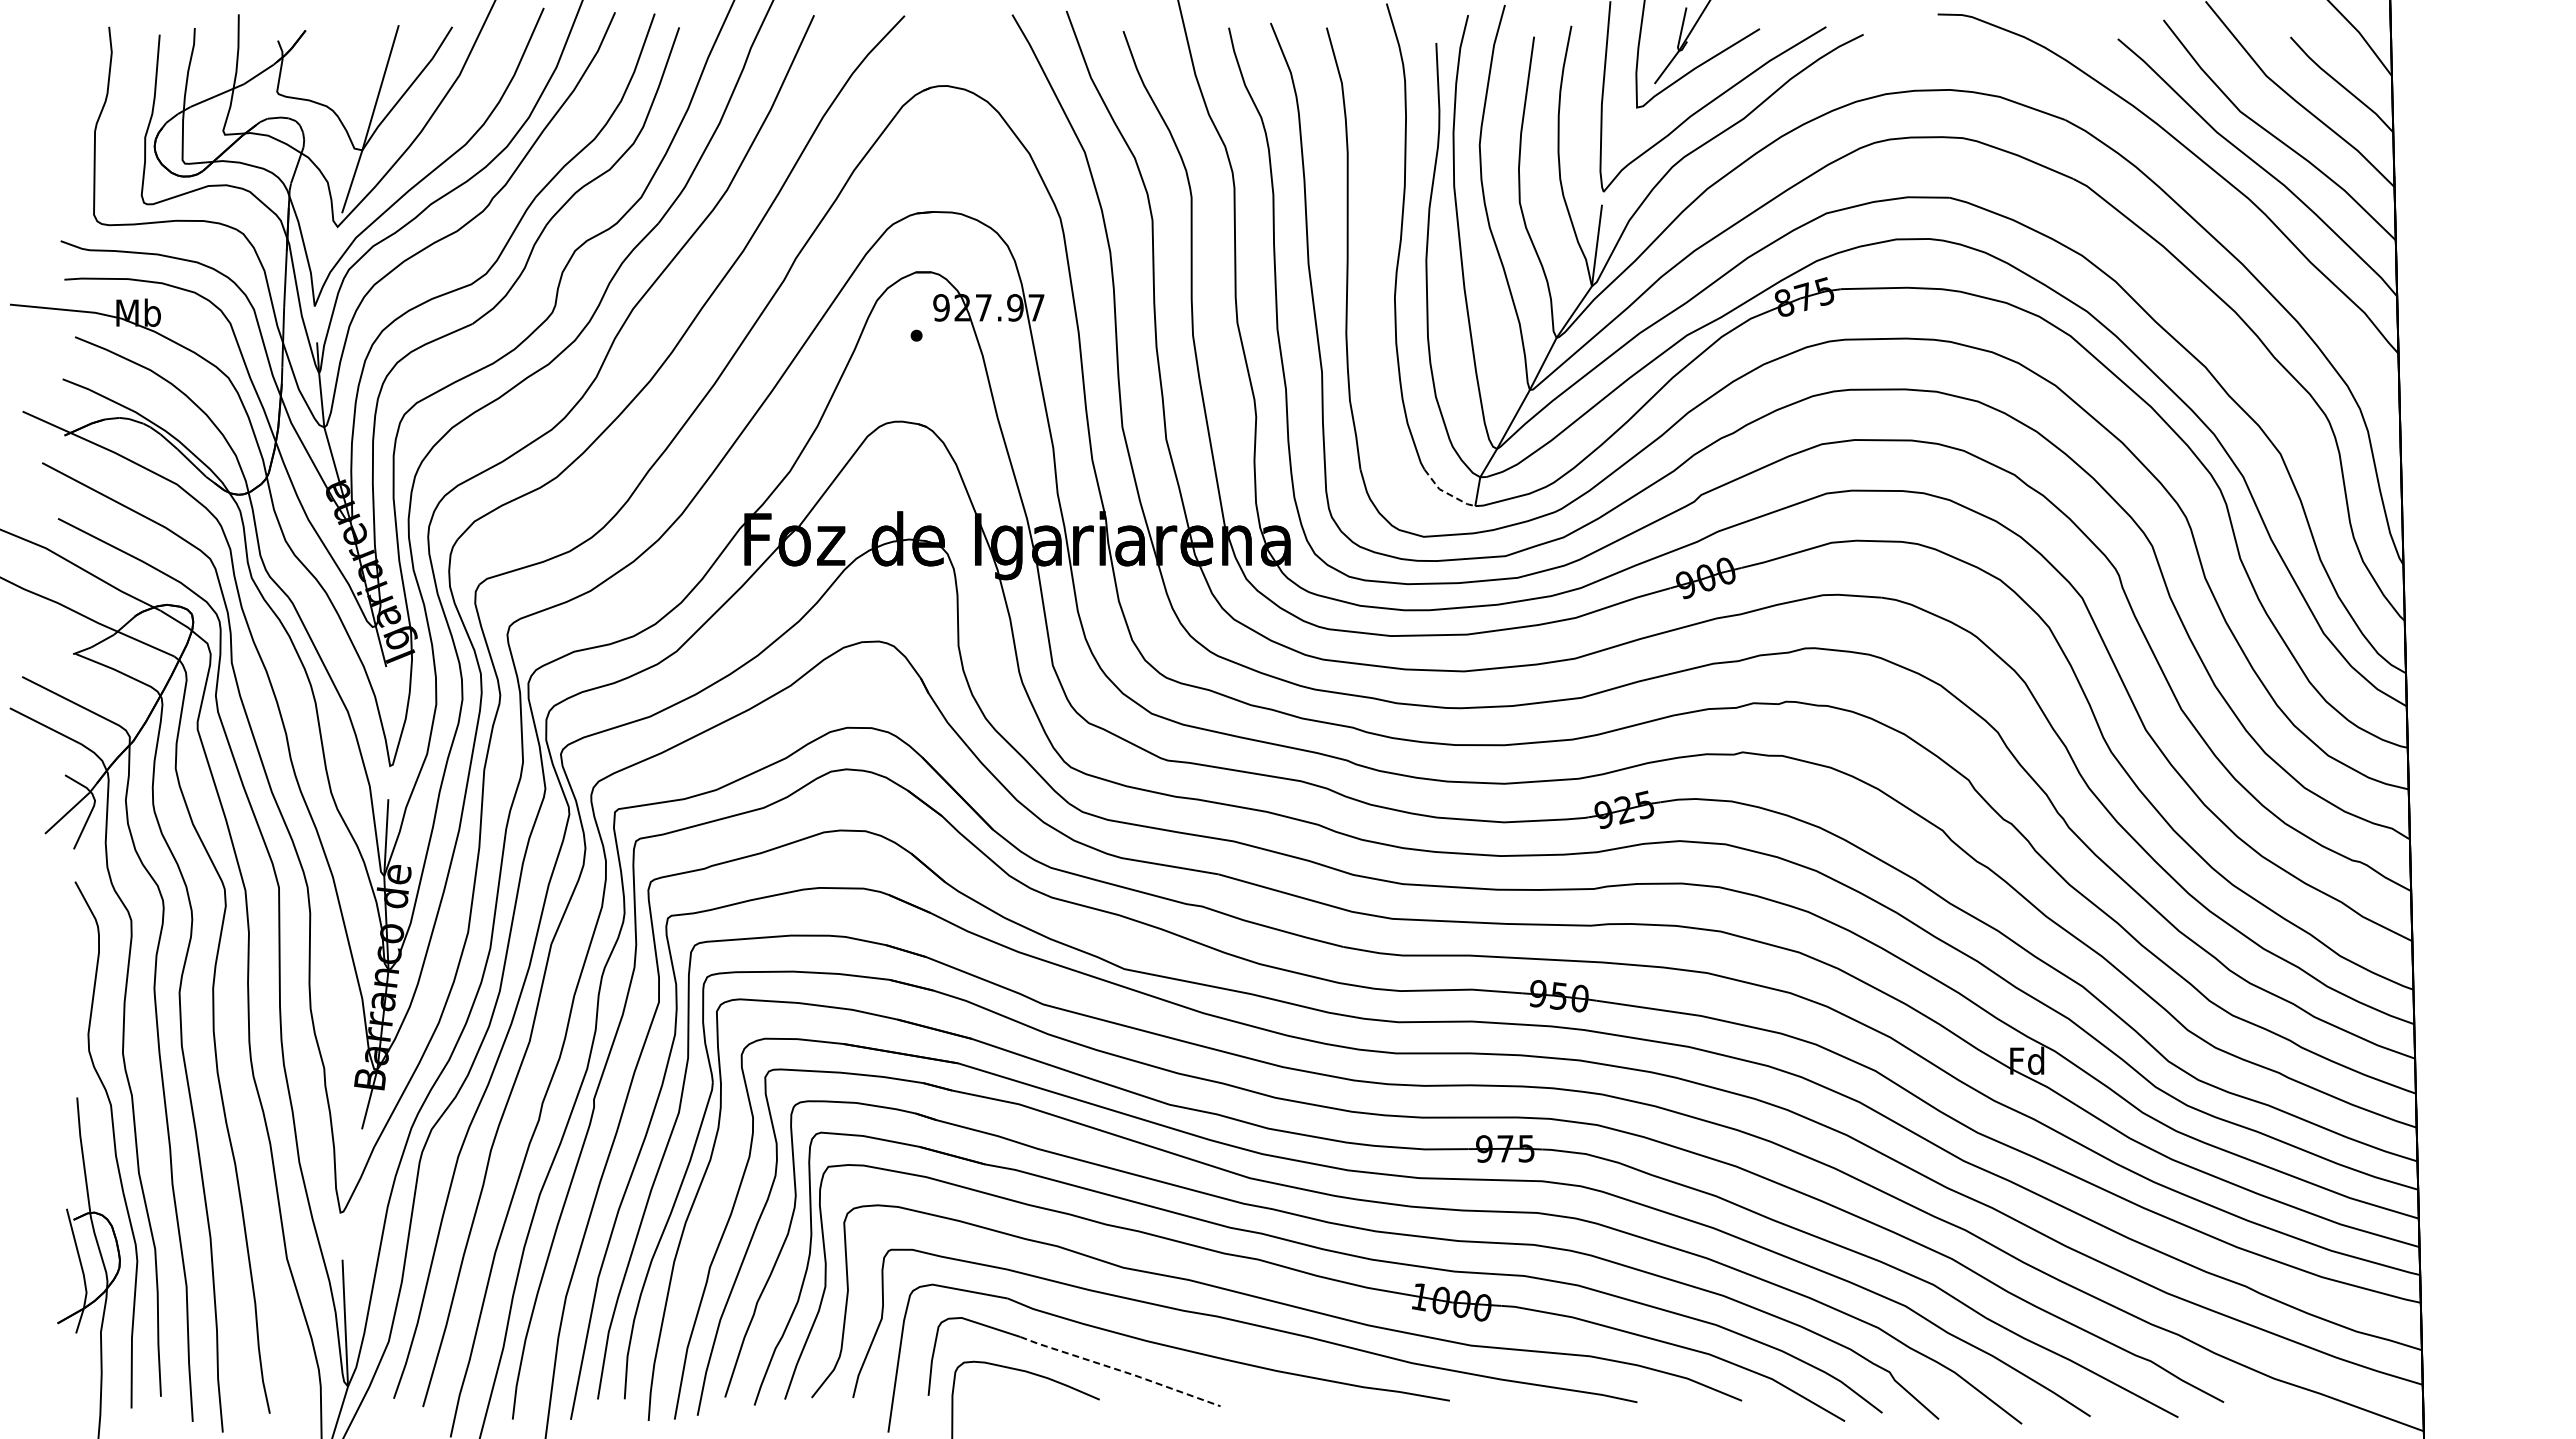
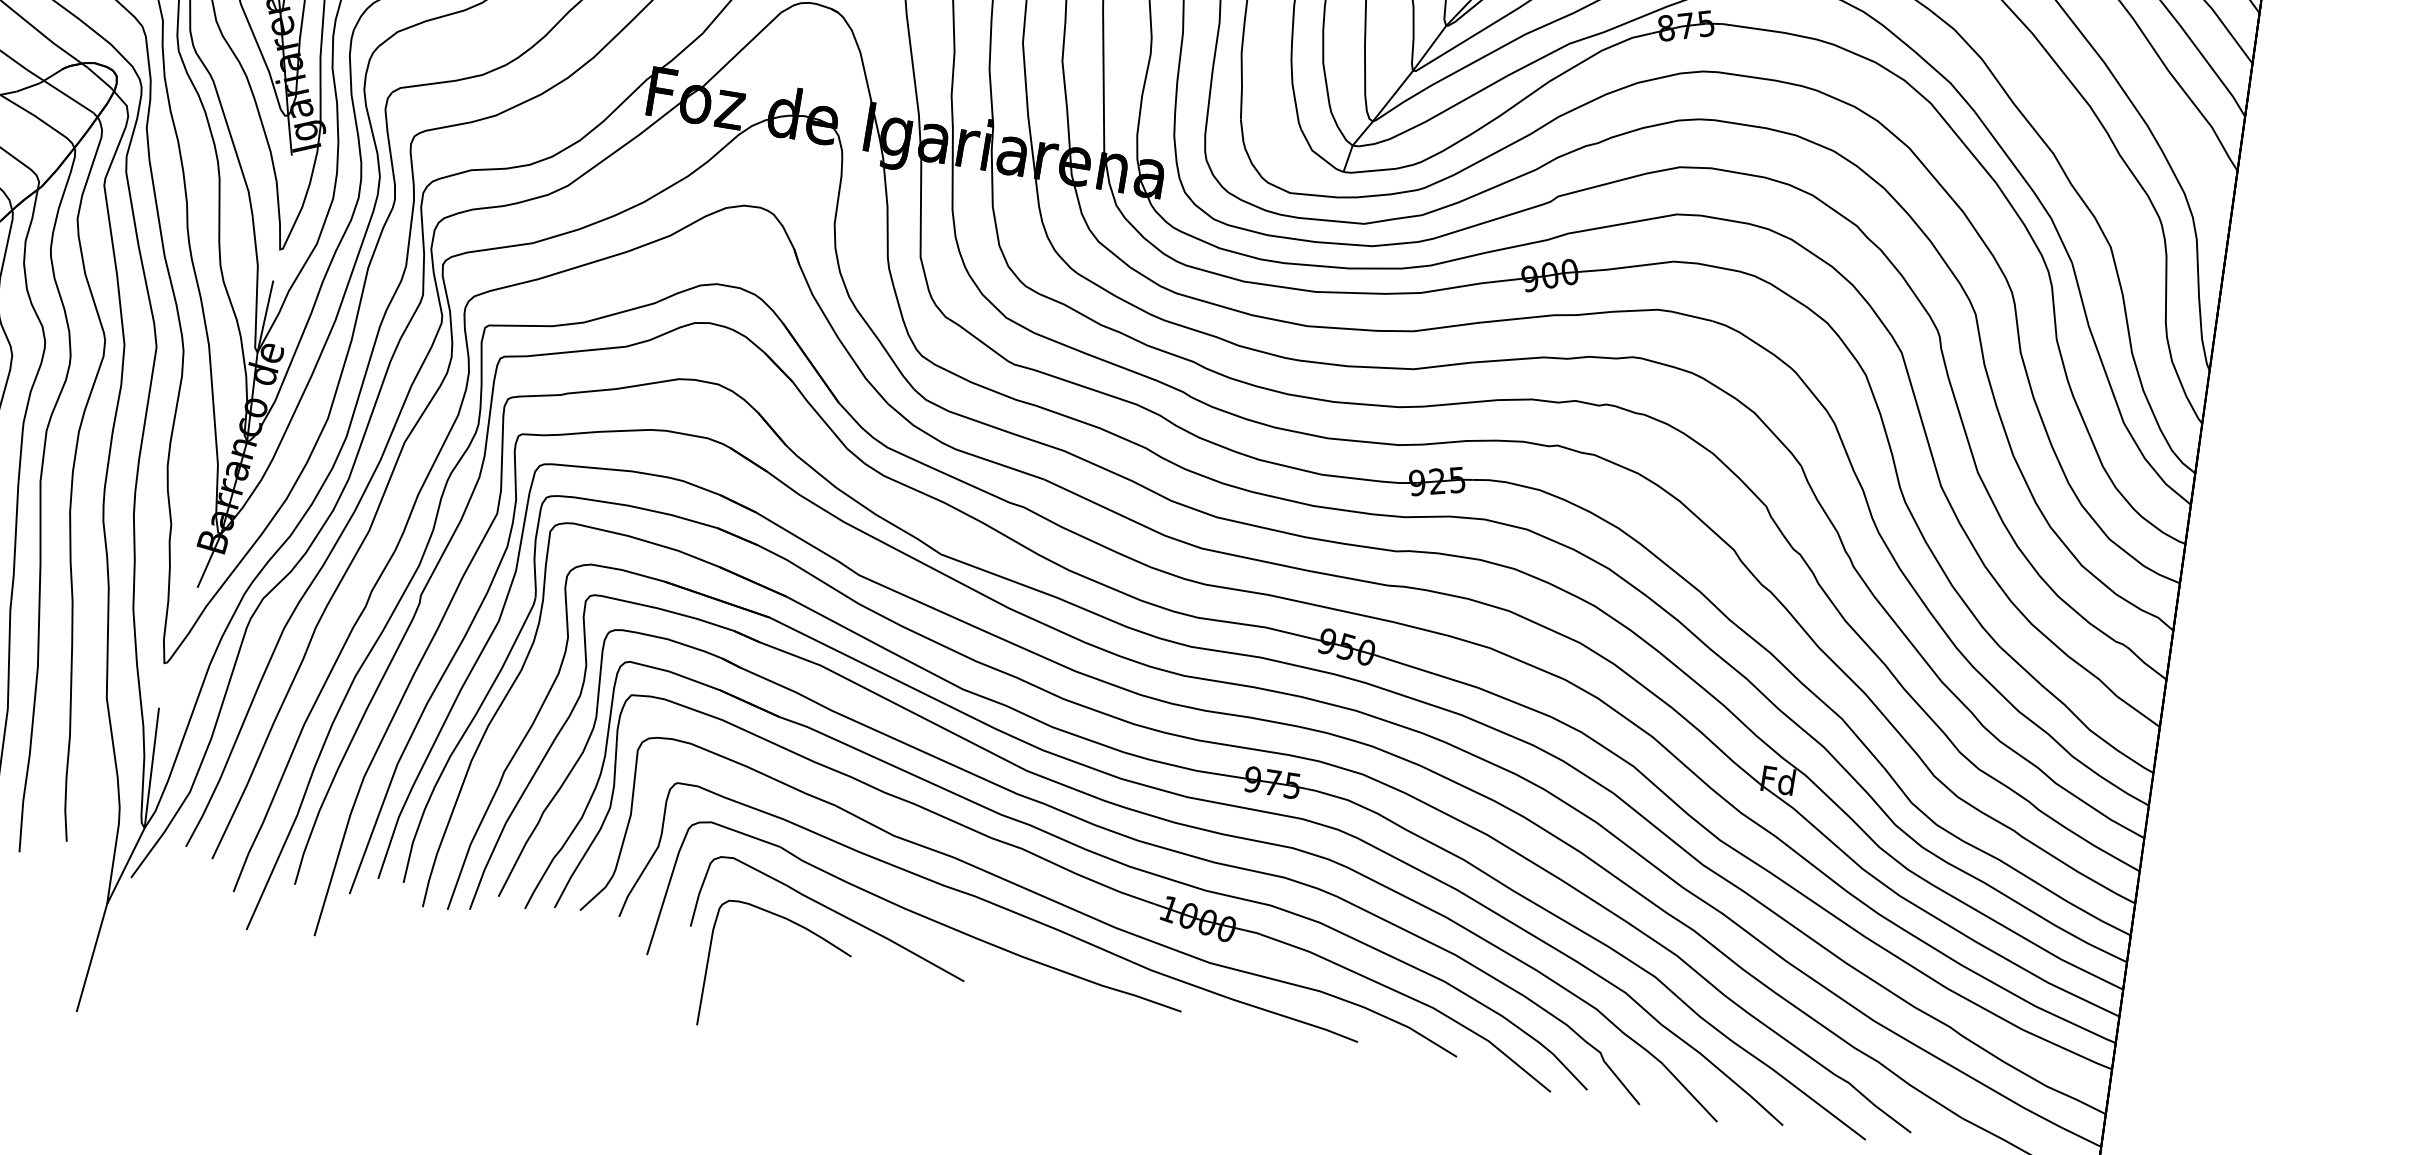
line: (1446, 492) -> (1318, 154), dashed -> solid
line: (1121, 1371) -> (876, 933), dashed -> solid

